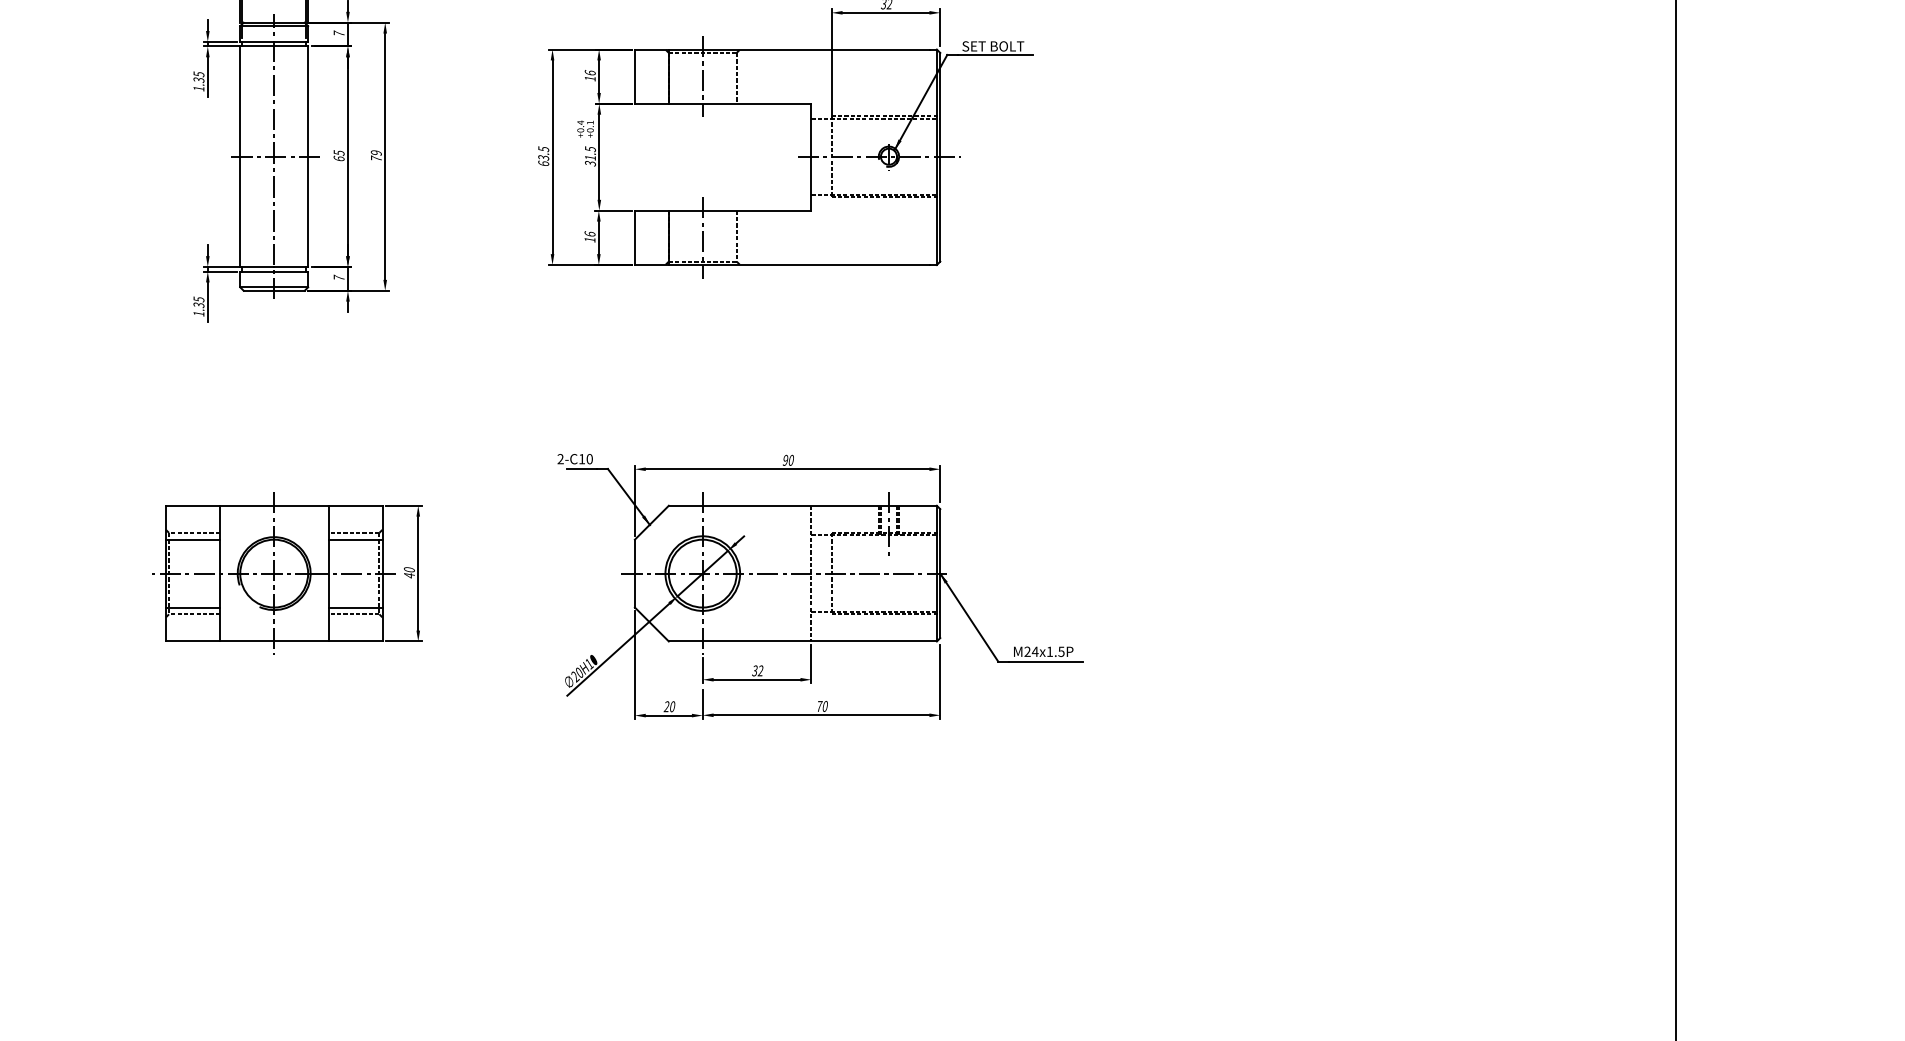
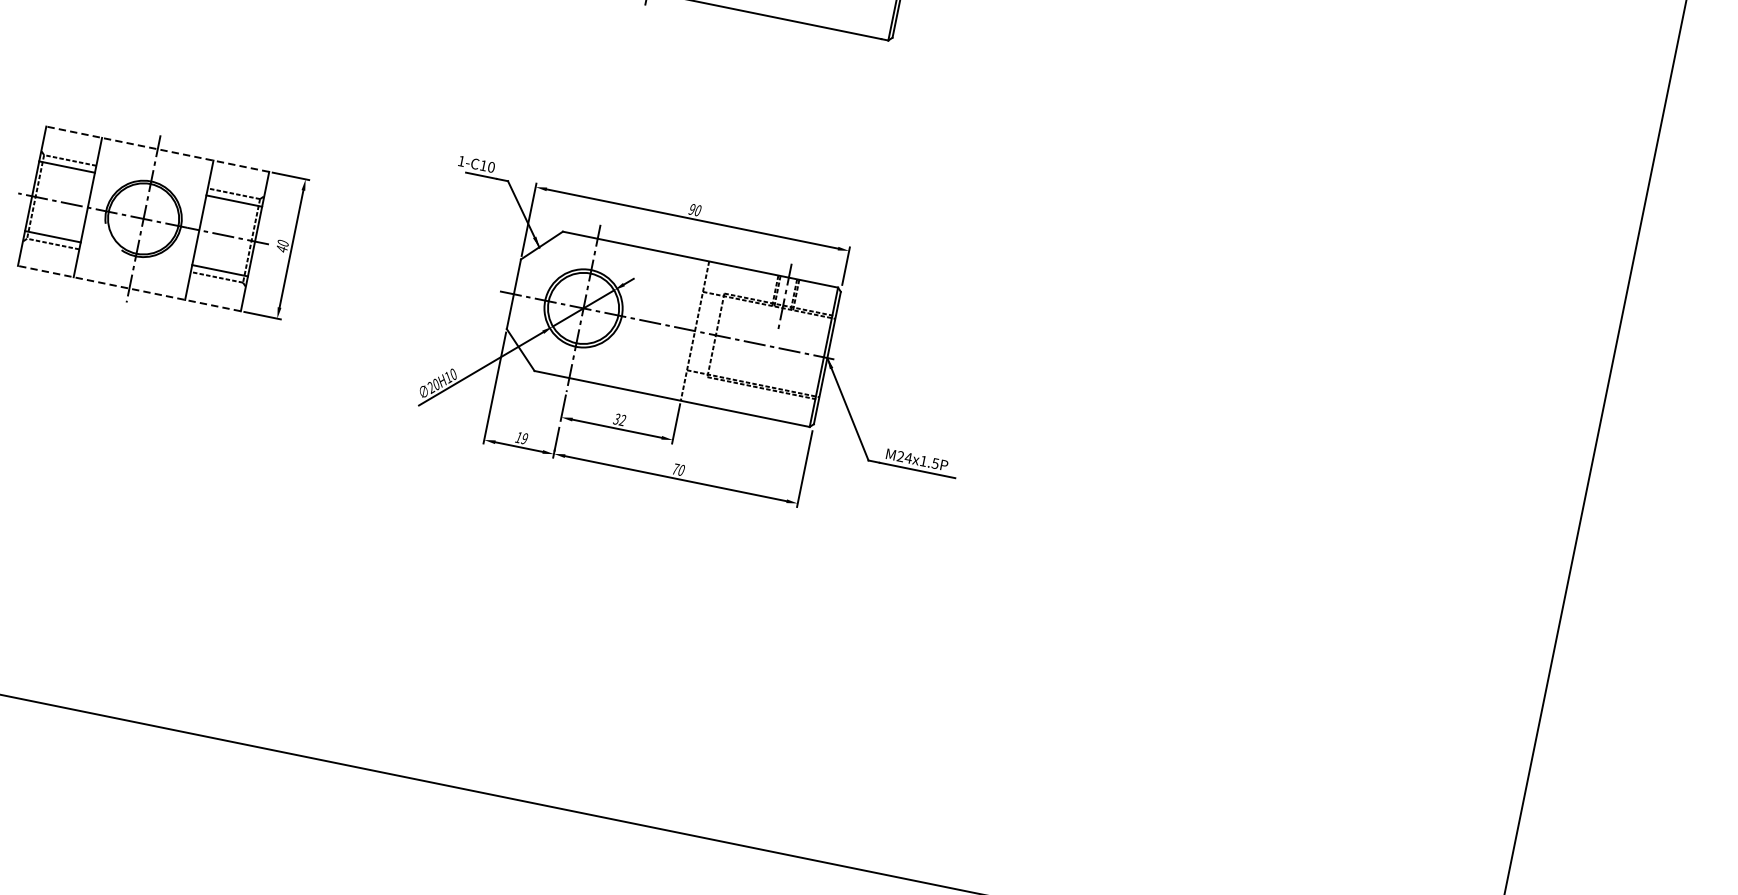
text: (560, 459) -> (461, 161), 2-C10 -> 1-C10
line: (274, 505) -> (158, 149), solid -> dashed
line: (274, 641) -> (129, 288), solid -> dashed
text: (668, 706) -> (520, 437), 20 -> 19

